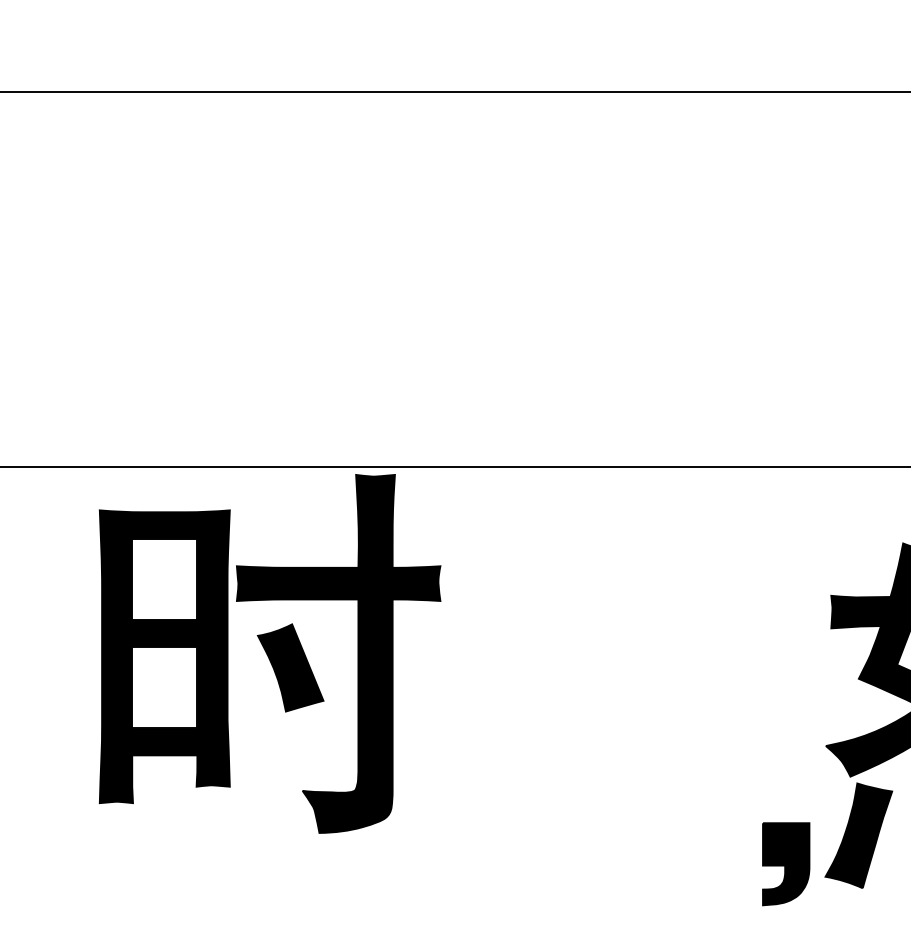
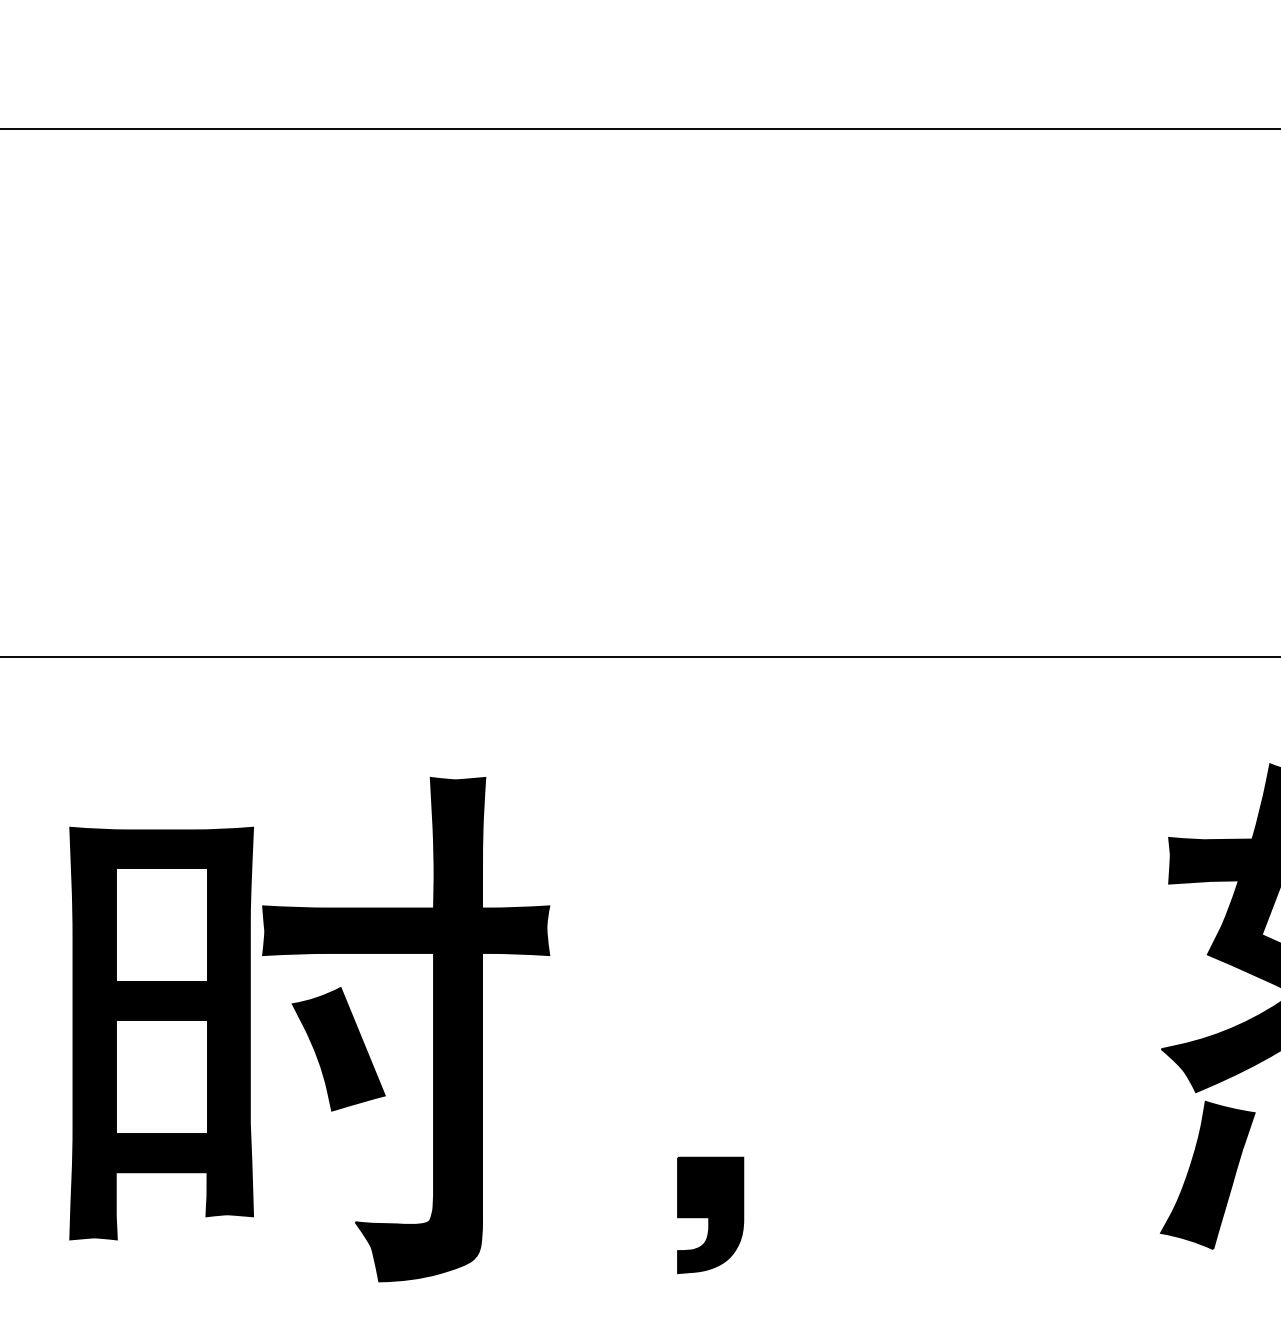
part: (269, 653) -> (309, 1029), moved
part: (786, 864) -> (710, 1215), moved

